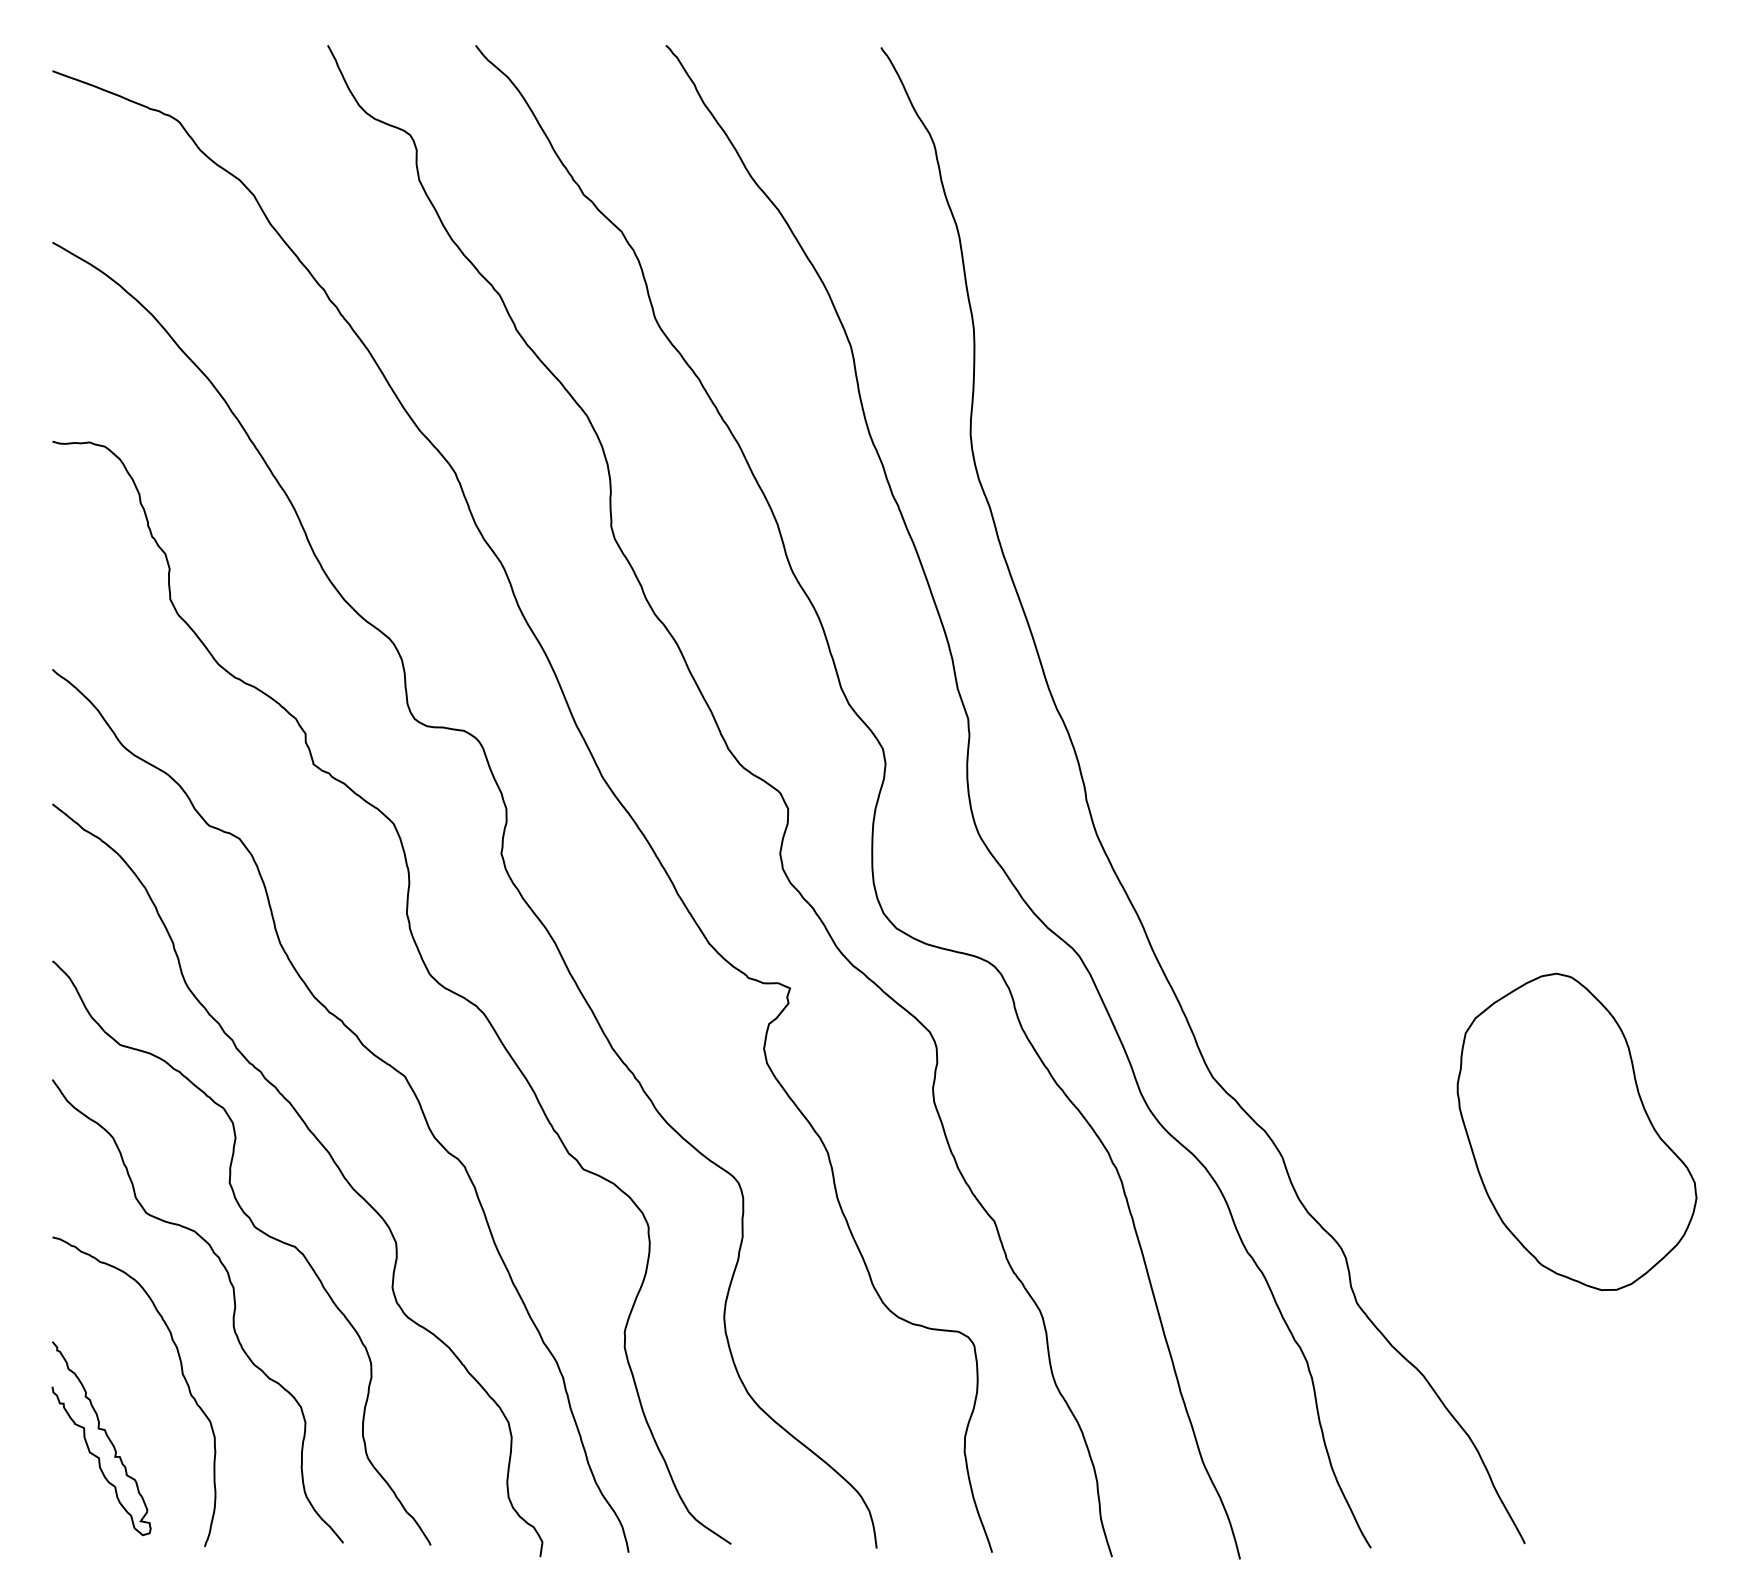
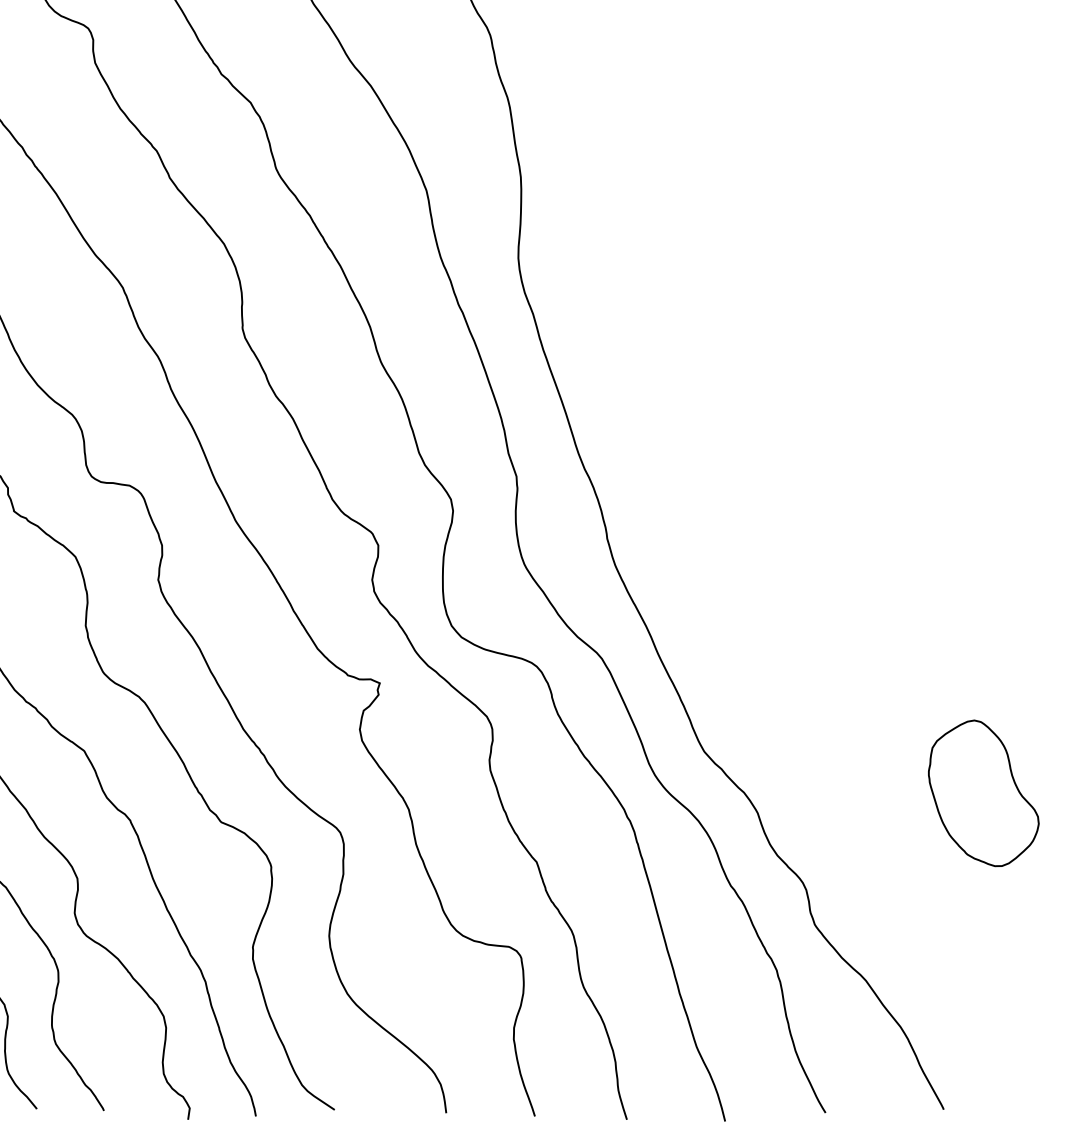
part: (1576, 1131) -> (983, 793), size x0.6

